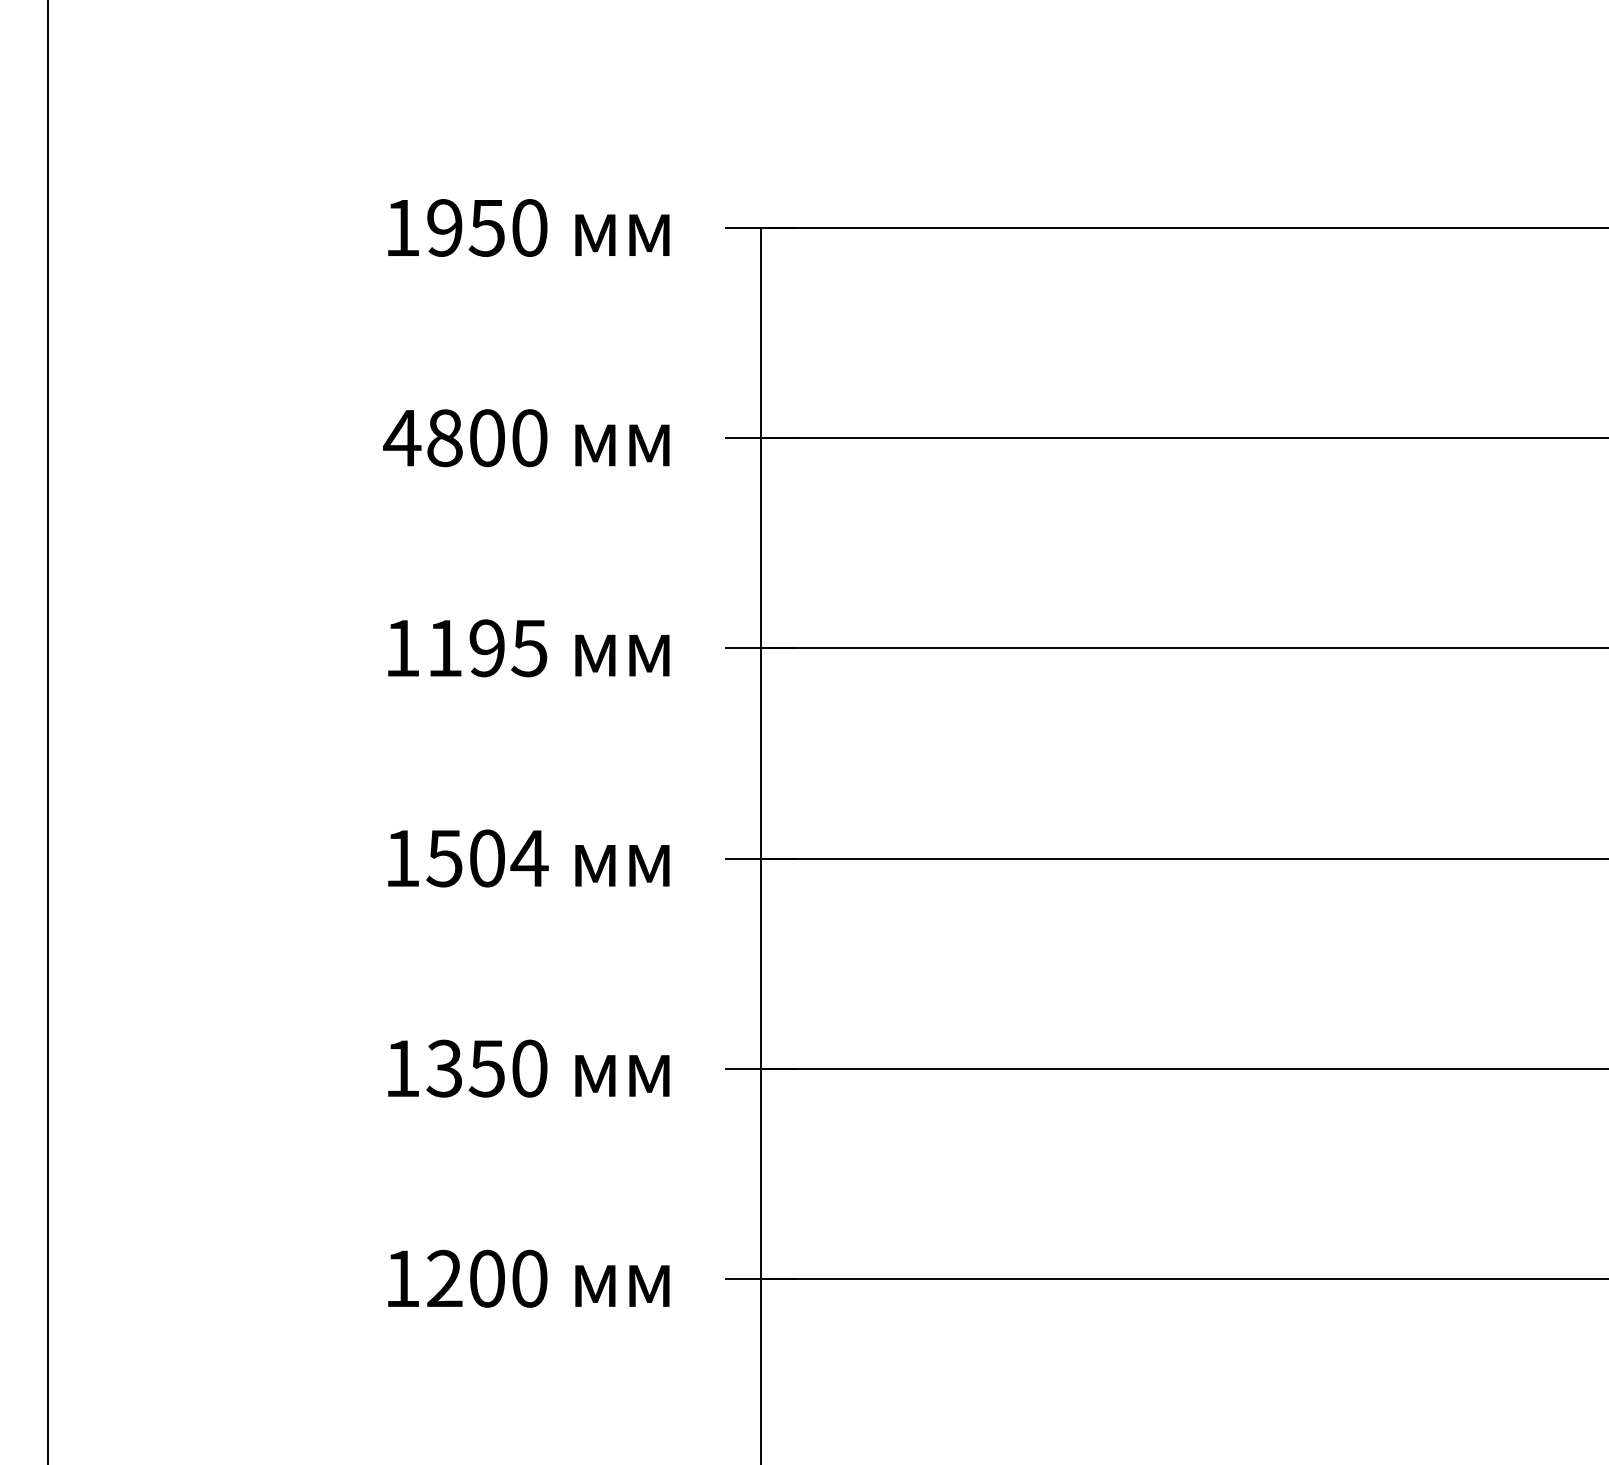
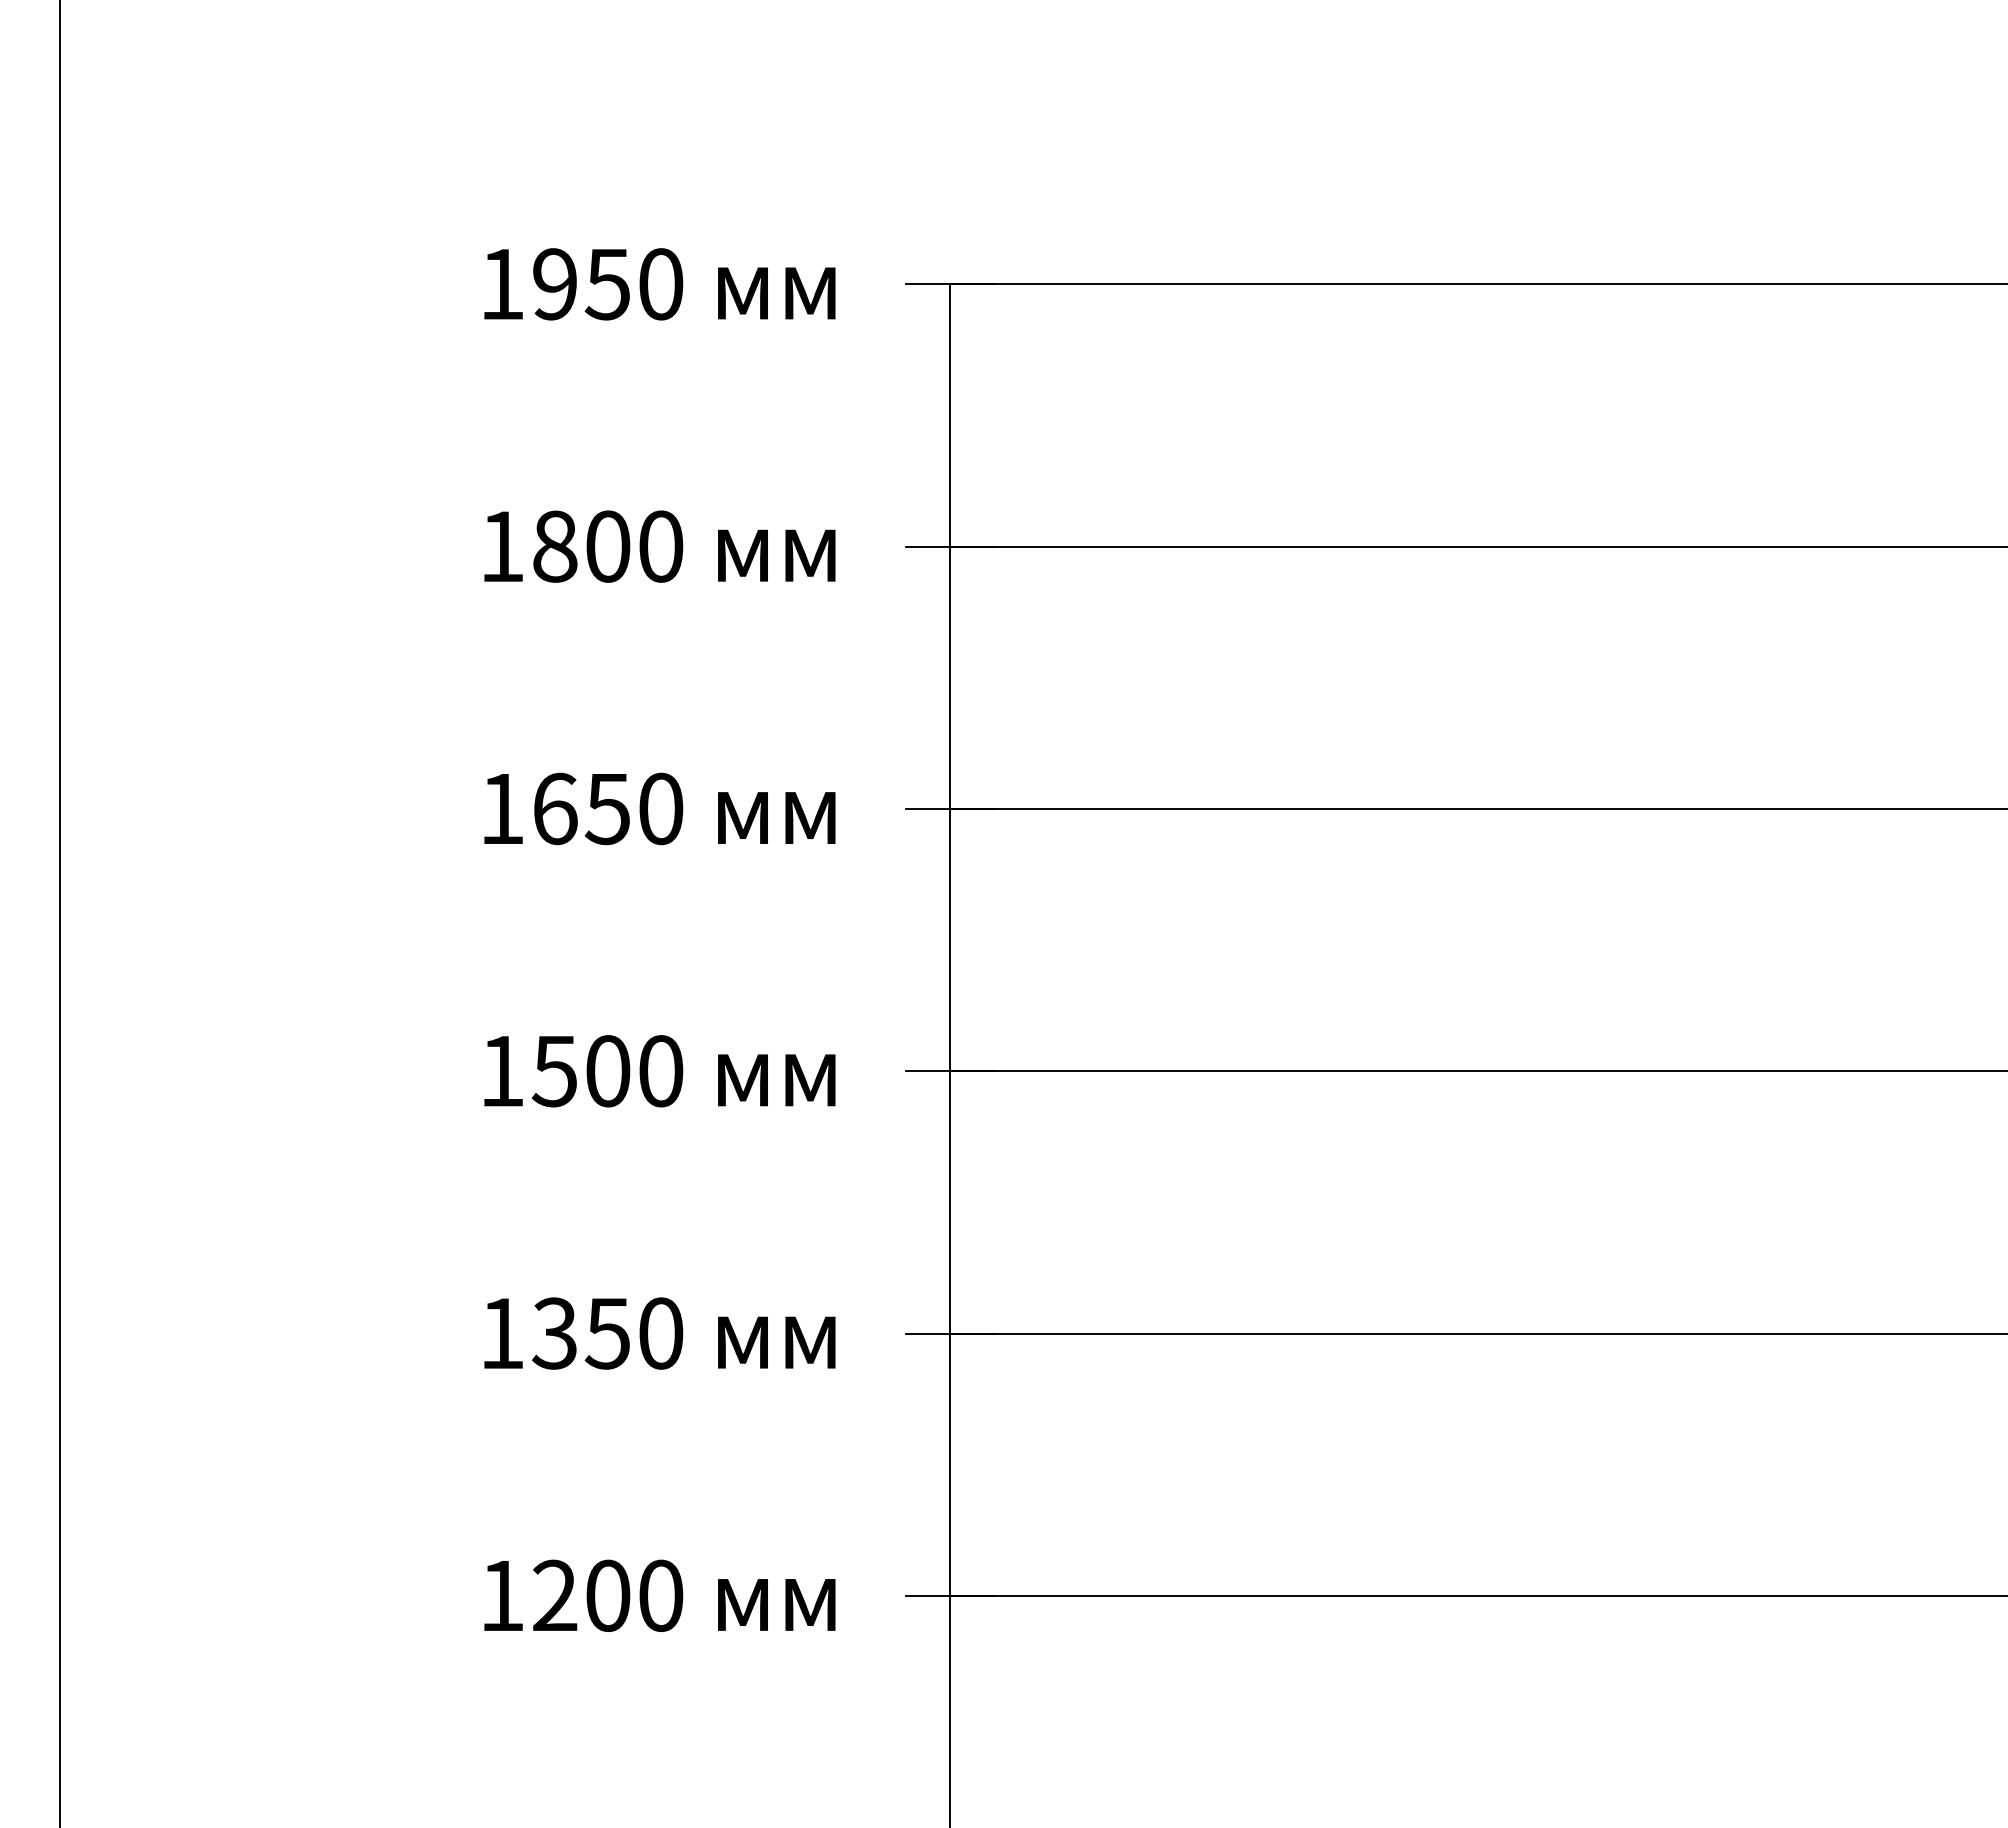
text: (401, 438) -> (501, 546), 4800 -> 1800
text: (487, 647) -> (608, 808), 1195 -> 1650
text: (529, 858) -> (660, 1071), 1504 -> 1500

